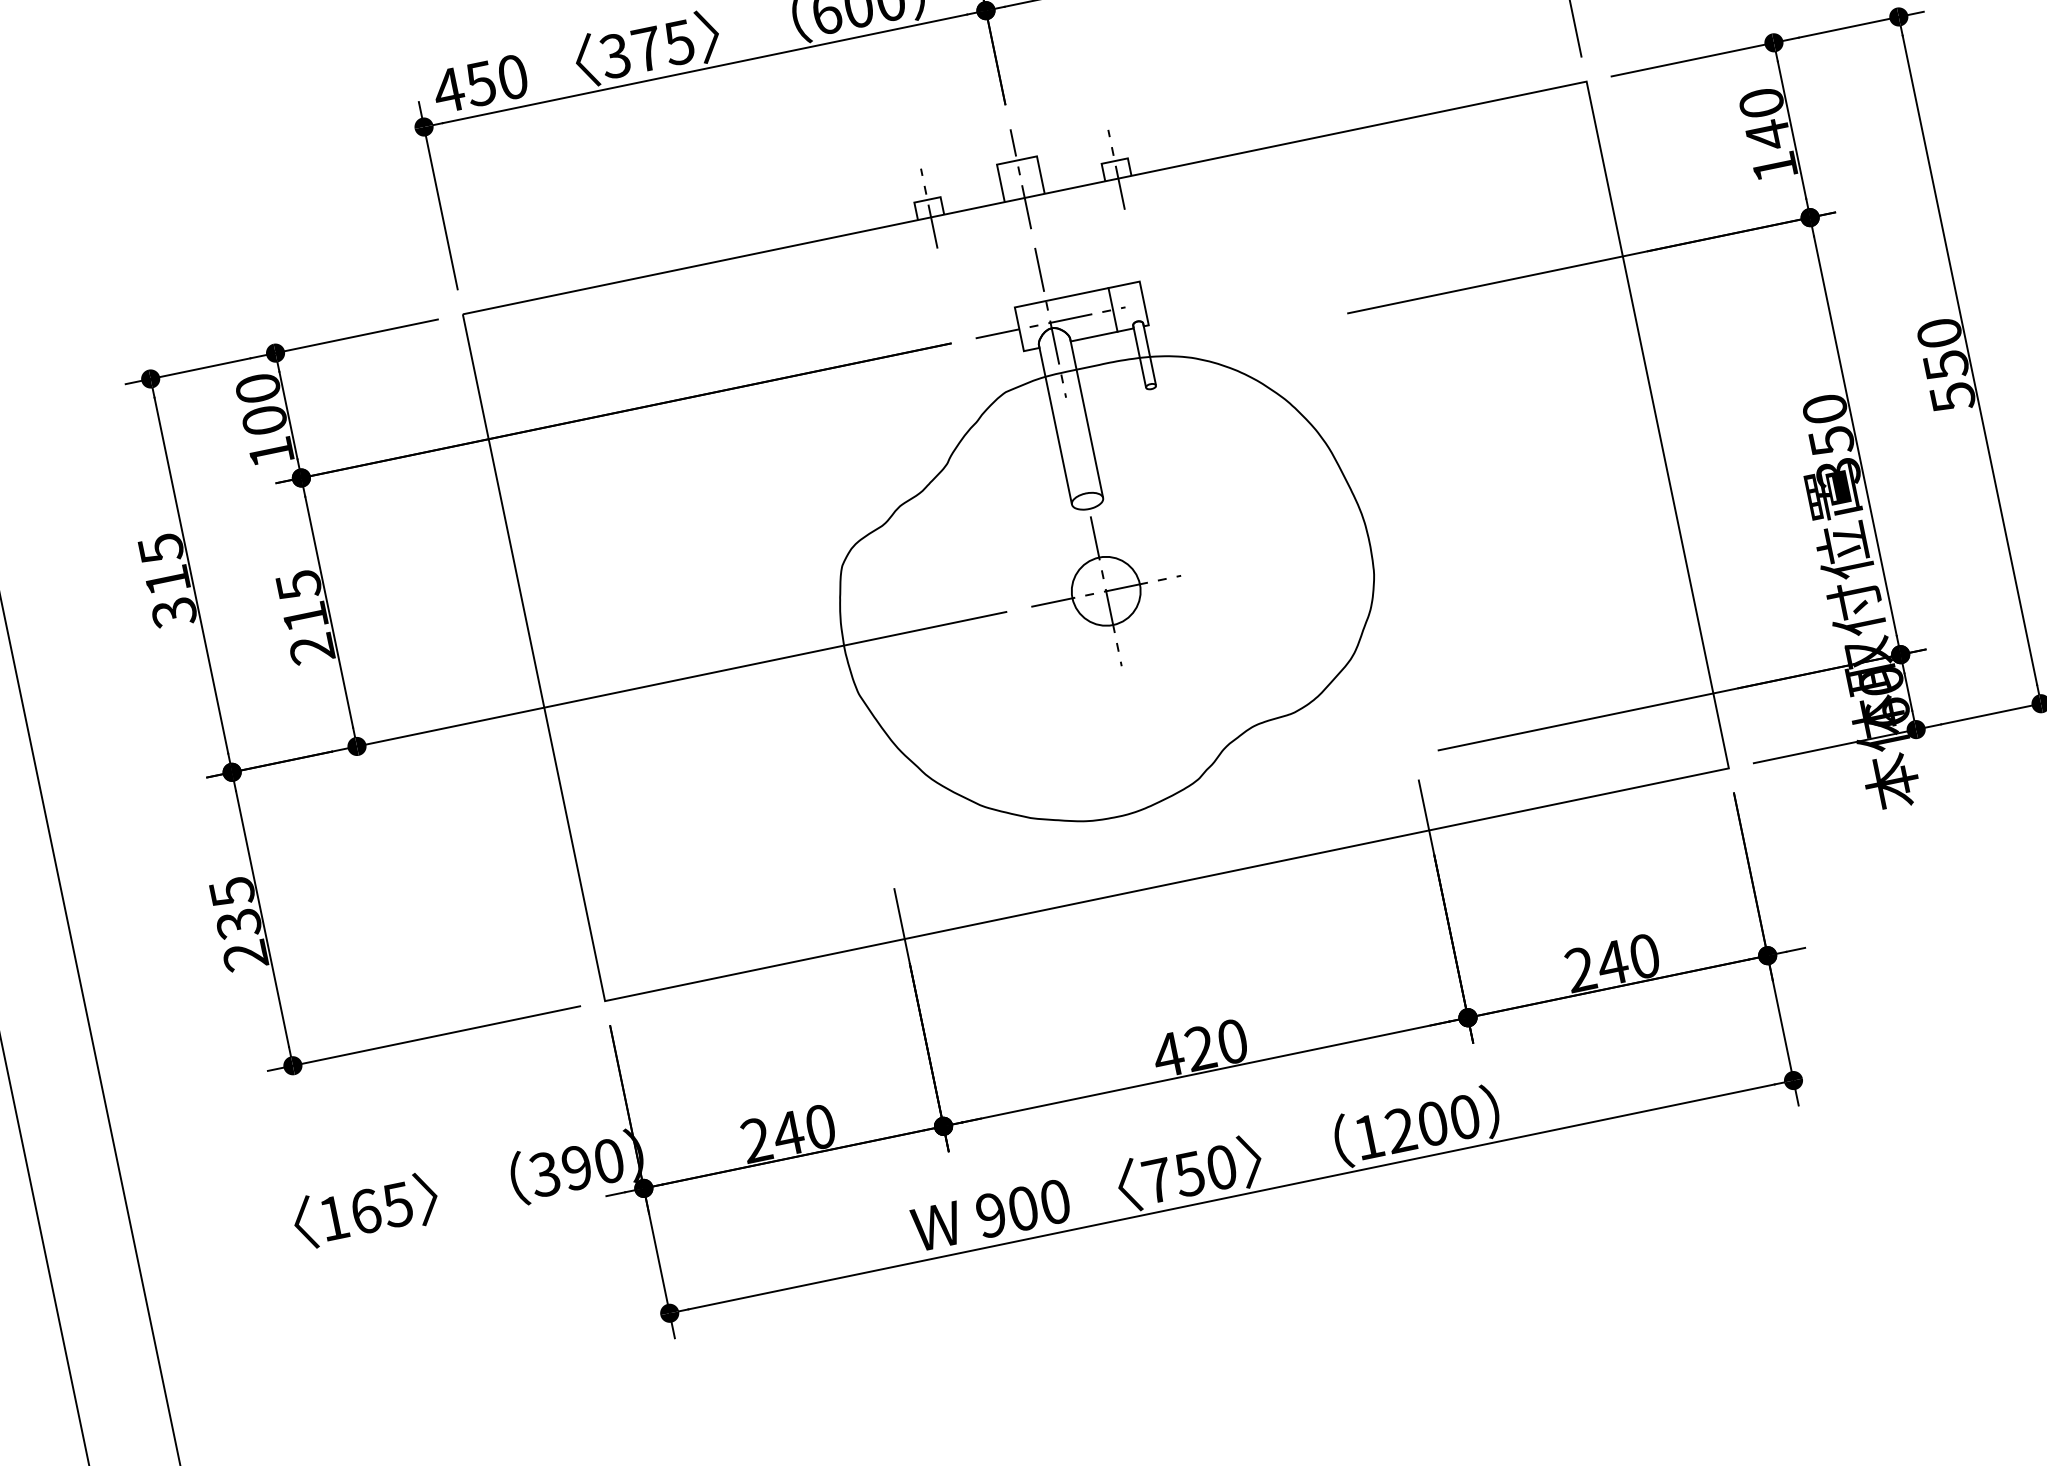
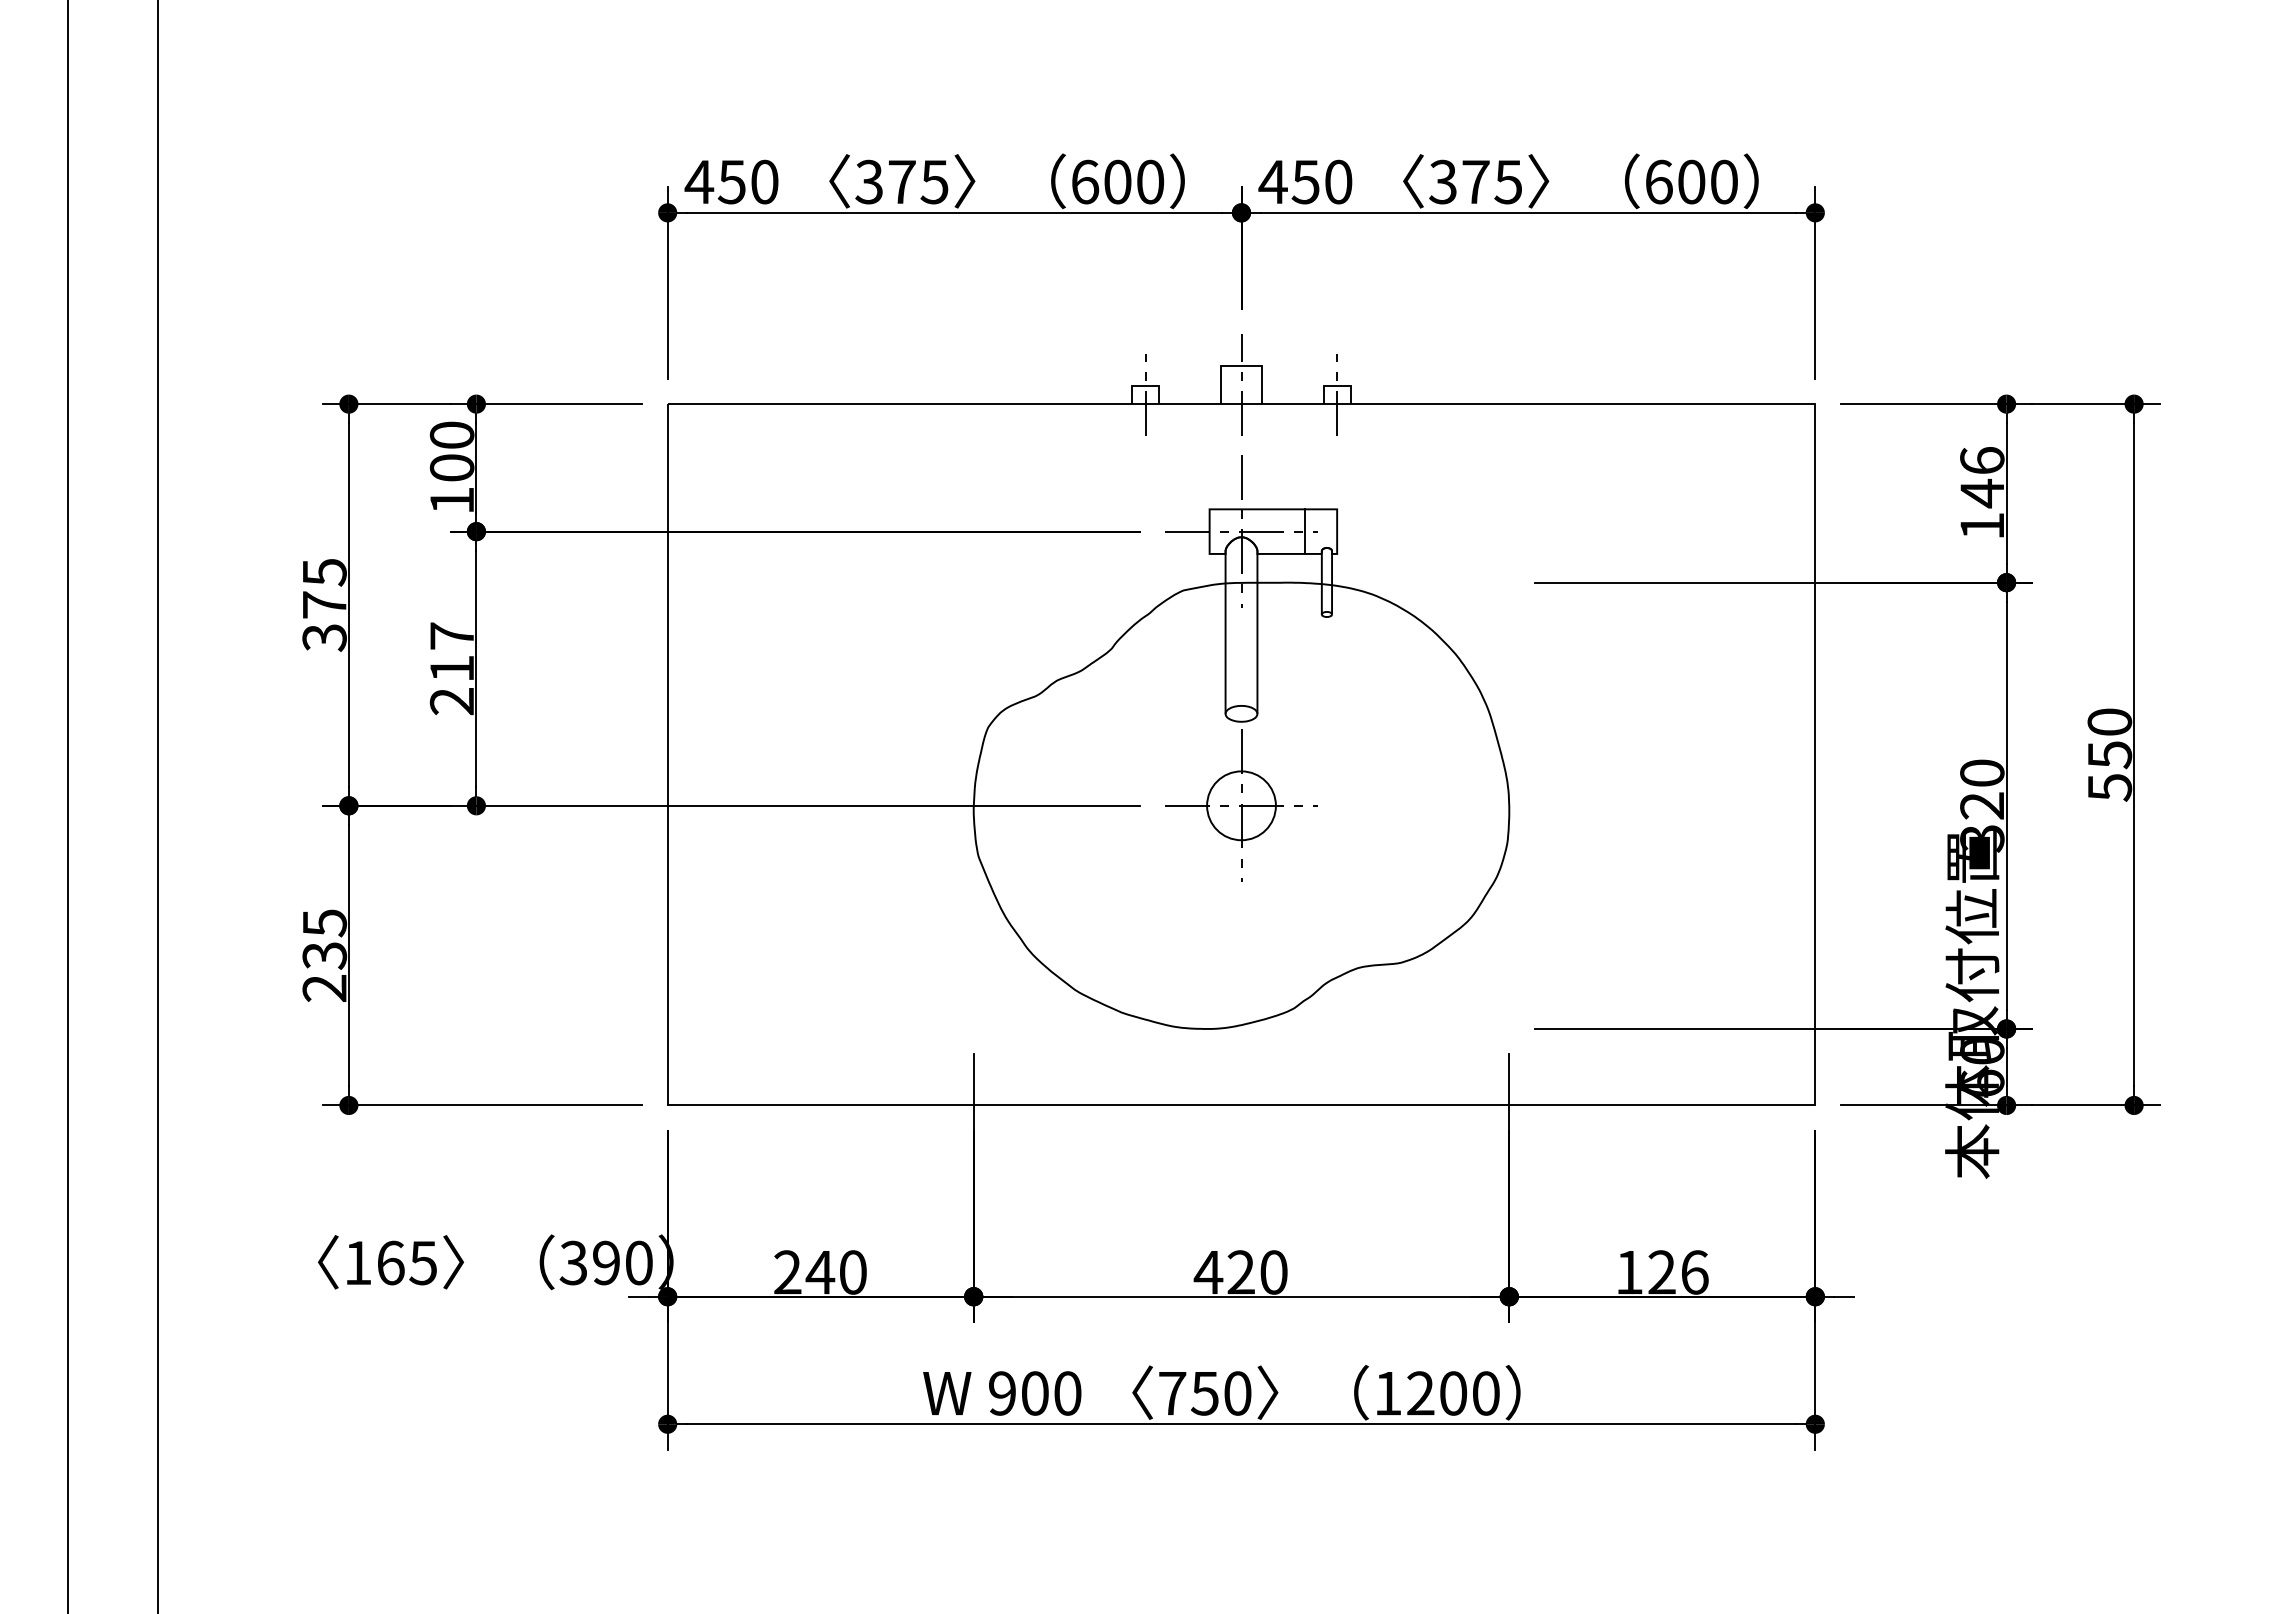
text: (1761, 102) -> (1982, 460), 140 -> 146
text: (1831, 441) -> (1982, 806), 350 -> 320
text: (167, 580) -> (324, 604), 315 -> 375
text: (299, 585) -> (452, 636), 215 -> 217
text: (1612, 963) -> (1661, 1272), 240 -> 126

